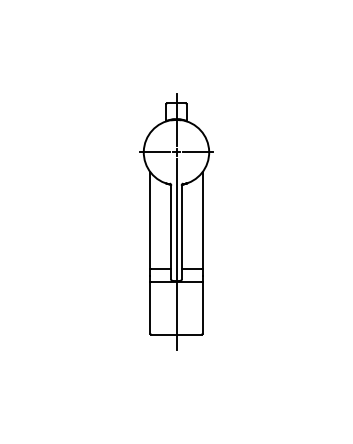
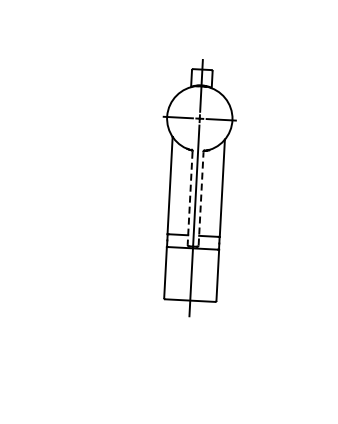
line: (171, 232) -> (190, 198), solid -> dashed
line: (181, 232) -> (200, 198), solid -> dashed

